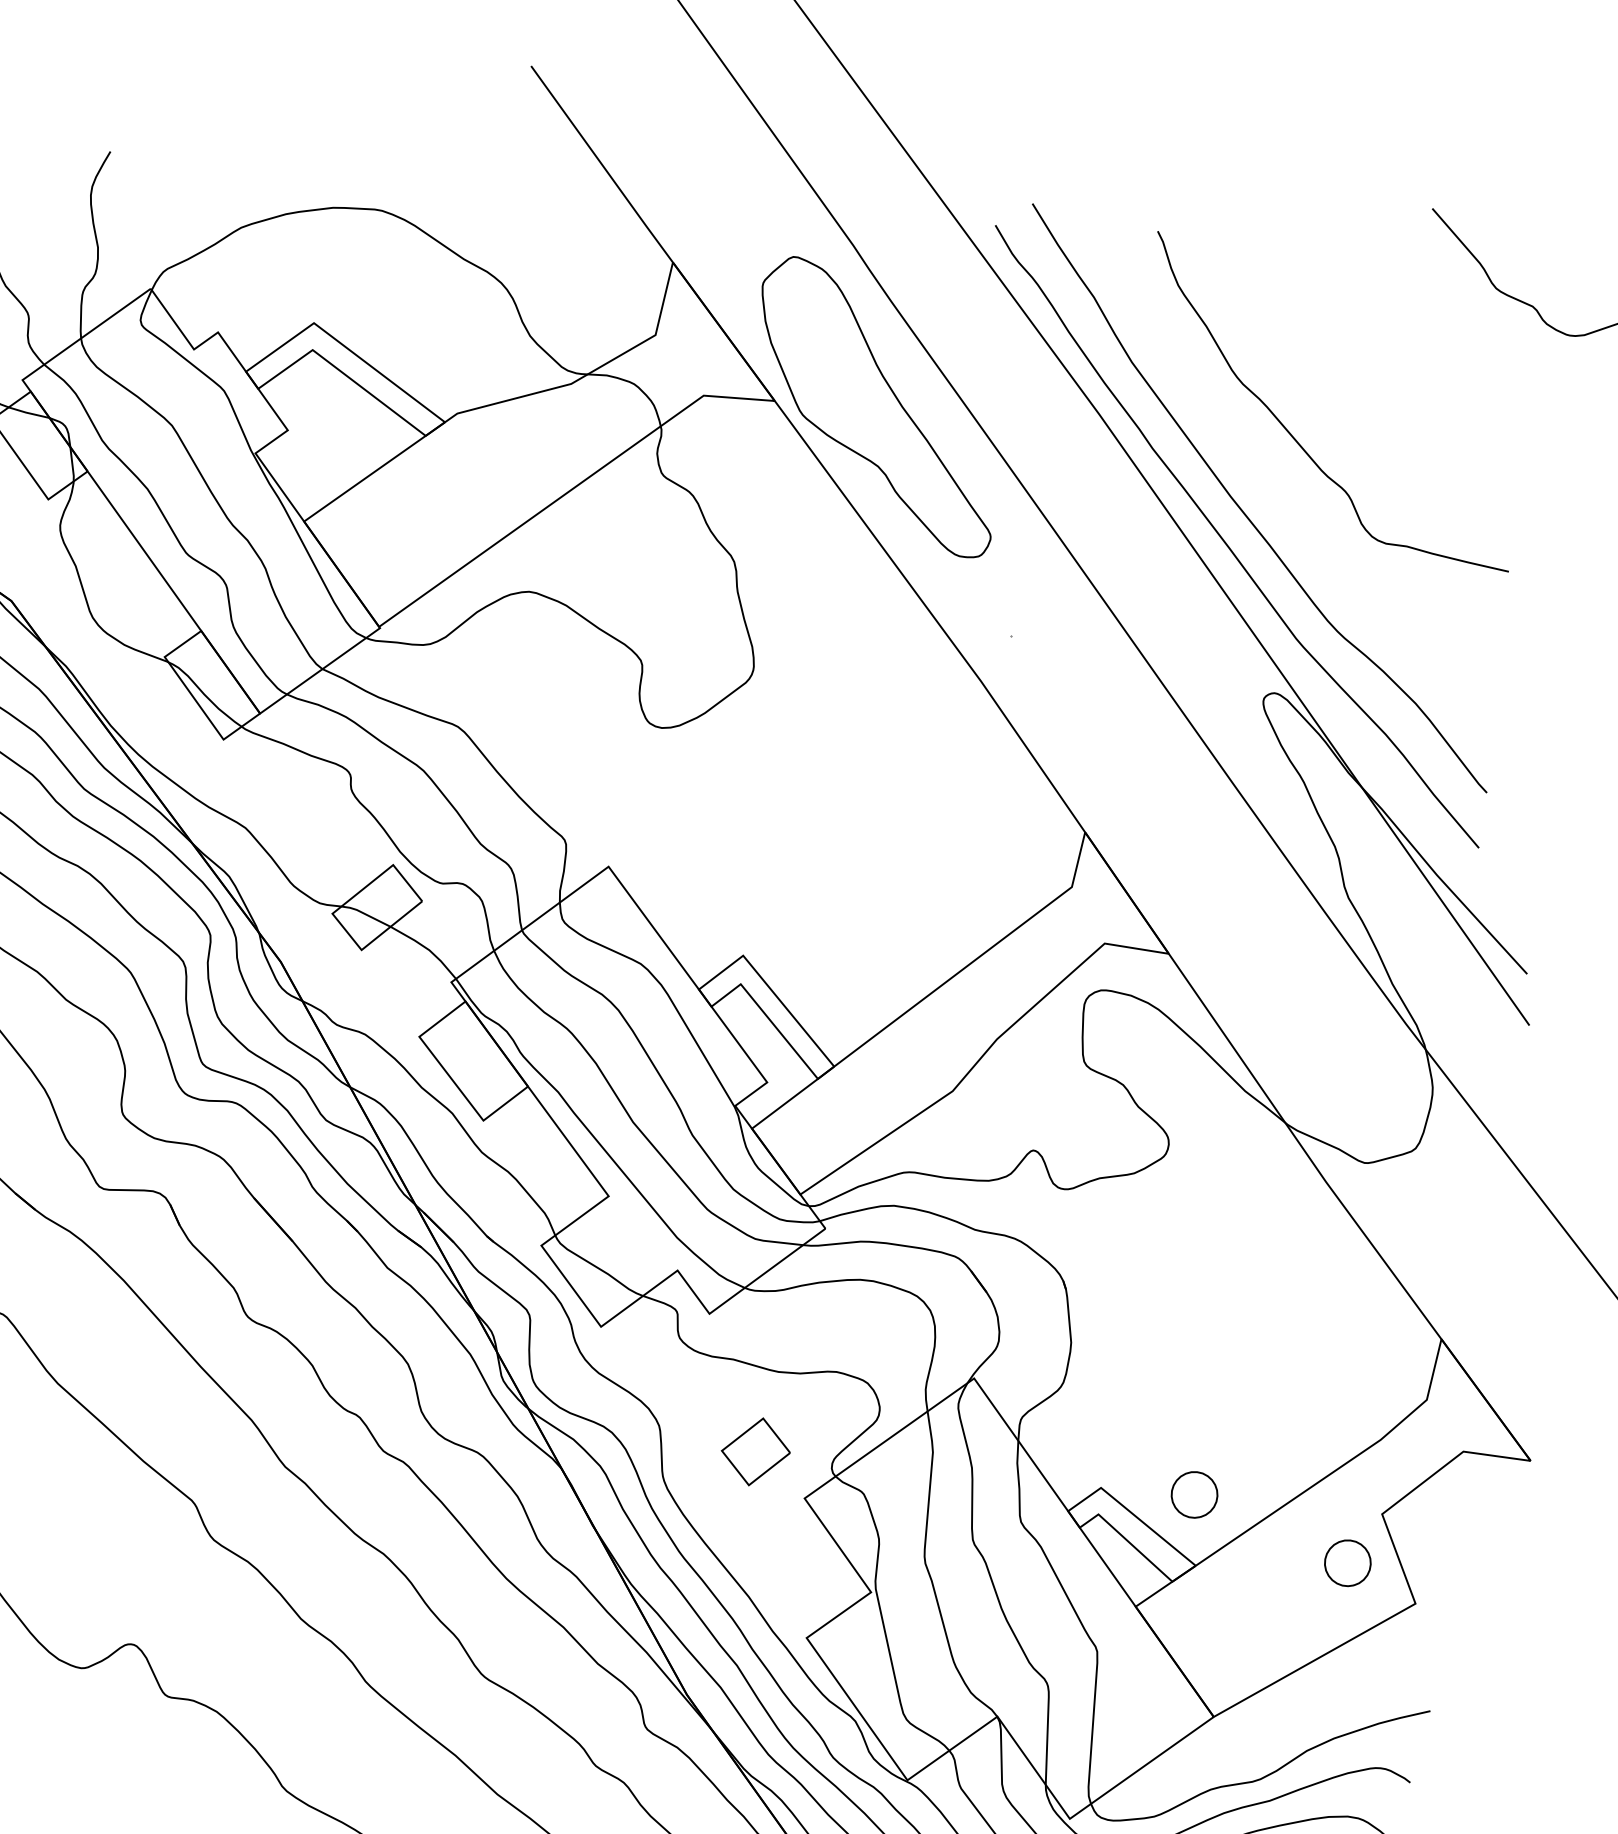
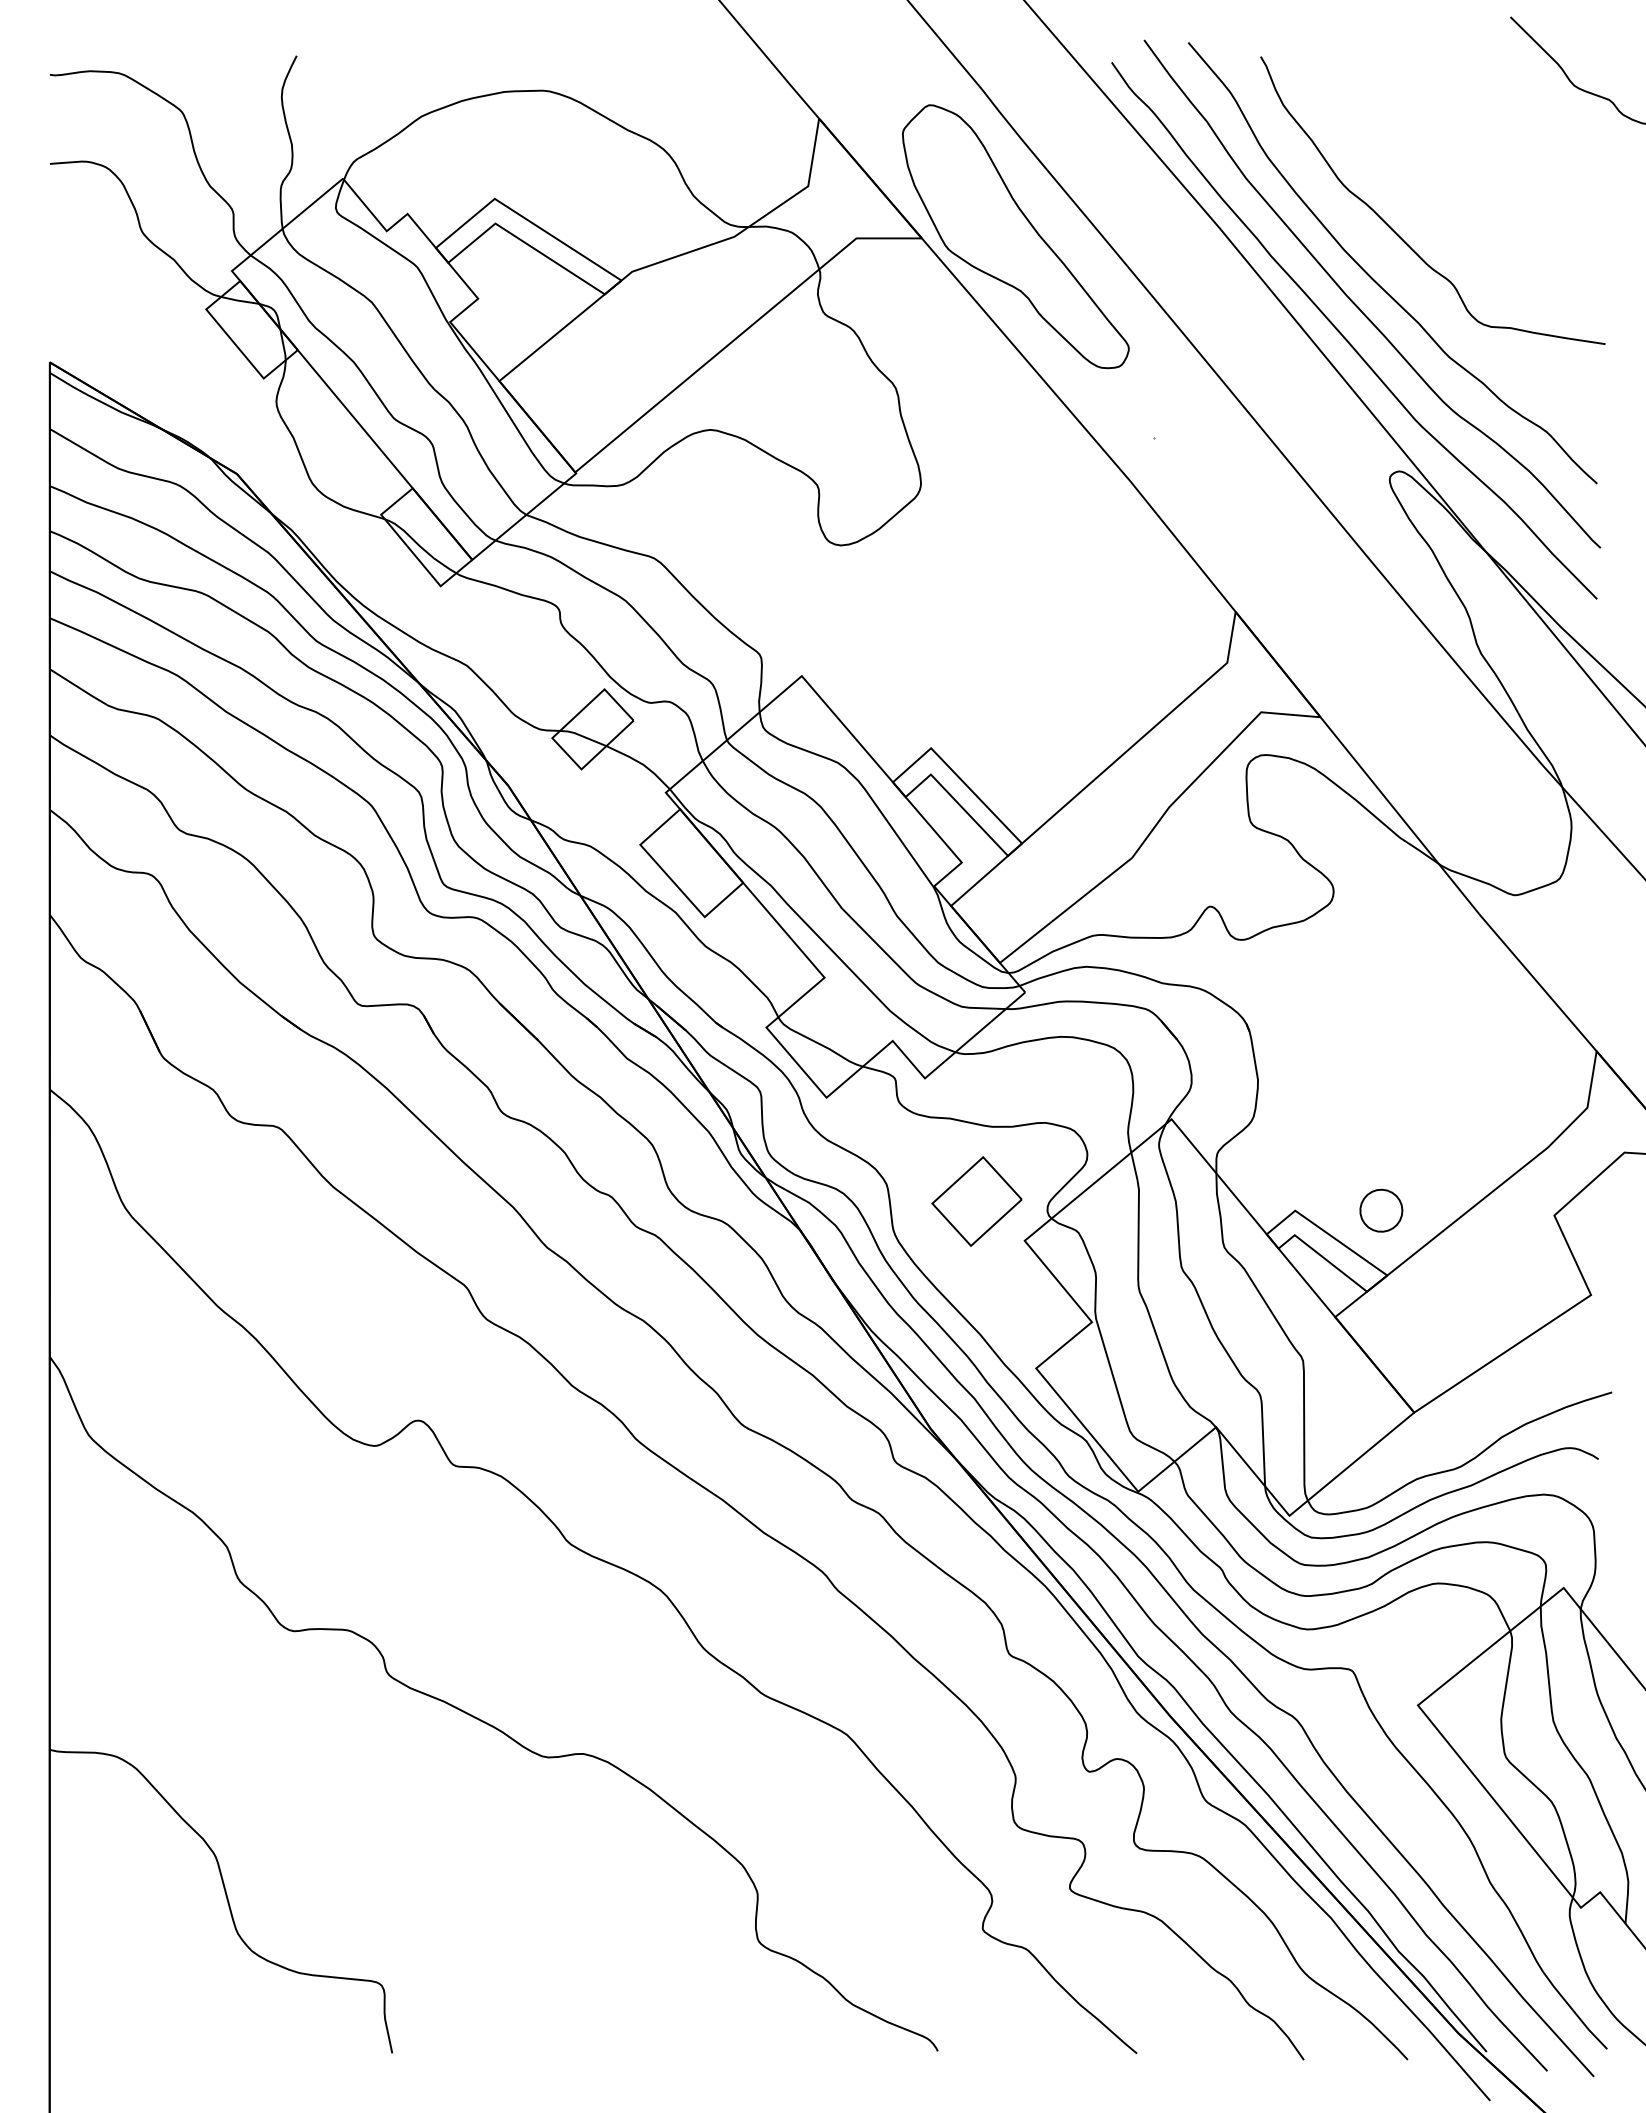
curve: (1264, 483) -> (1375, 280), added
part: (755, 1451) -> (976, 1201), size x1.43
part: (1348, 1563) -> (1526, 1262), removed

